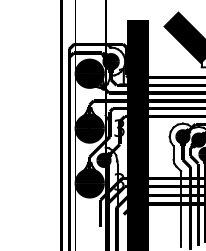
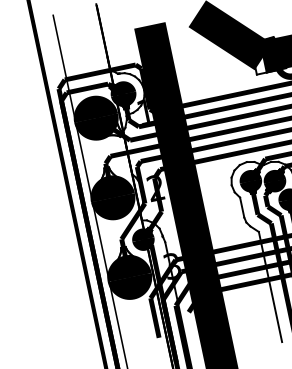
text: (119, 127) -> (155, 187), 3 -> 2

